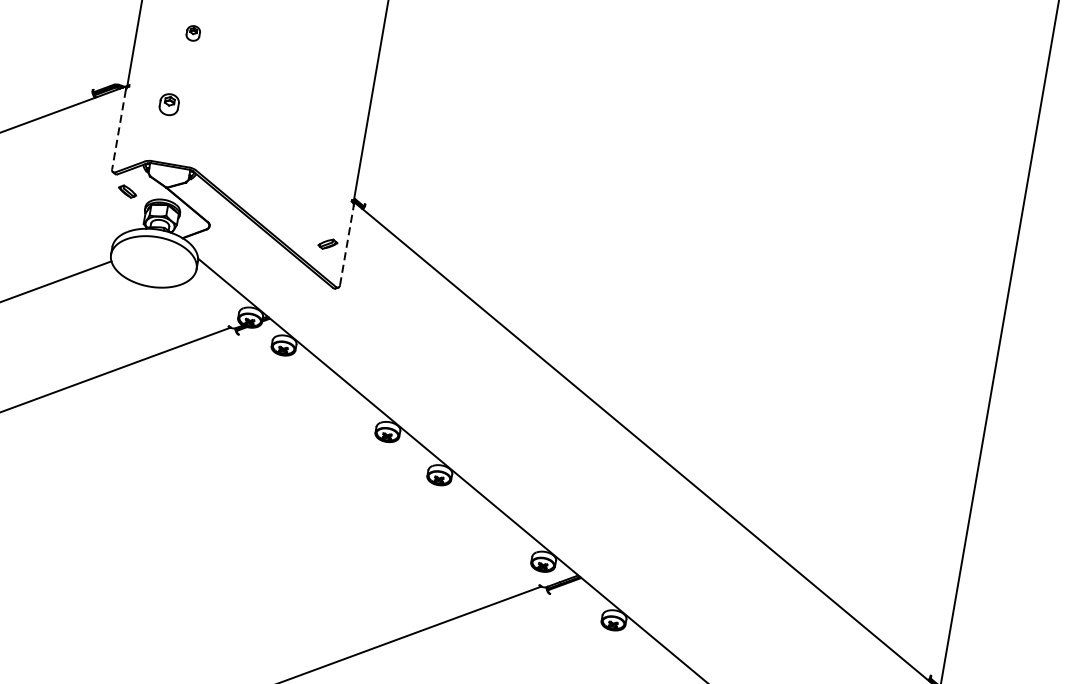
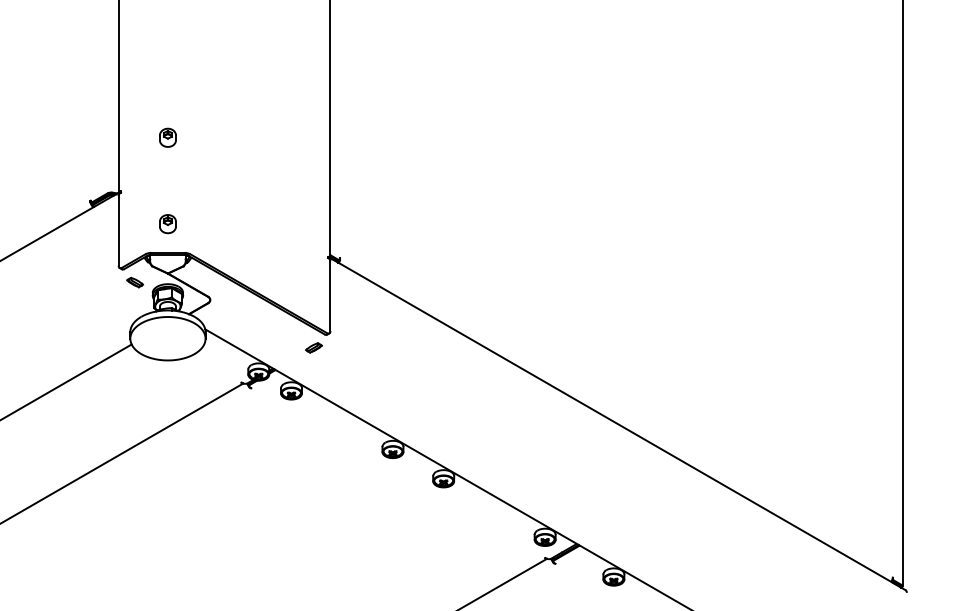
part: (192, 33) -> (167, 137), size x1.43
part: (168, 105) -> (167, 224), moved
line: (118, 129) -> (118, 230), dashed -> solid
part: (327, 243) -> (313, 347), moved
line: (346, 245) -> (330, 296), dashed -> solid

